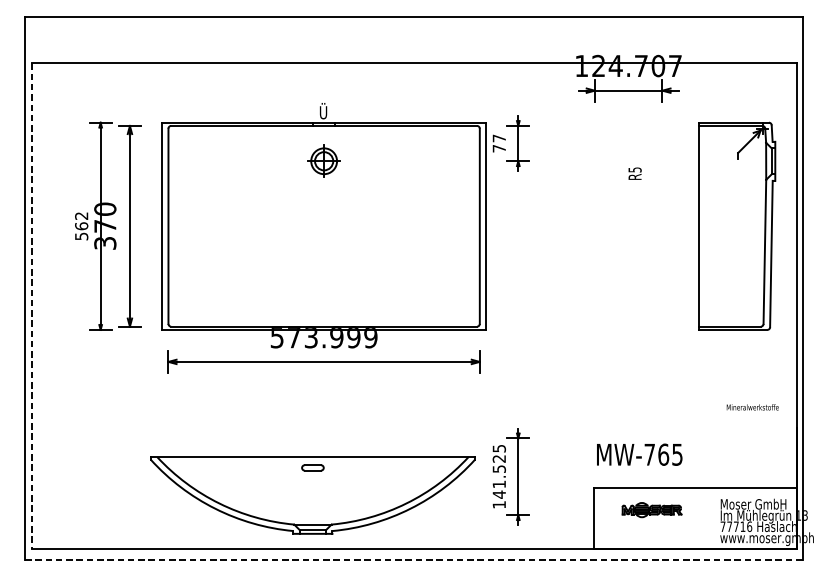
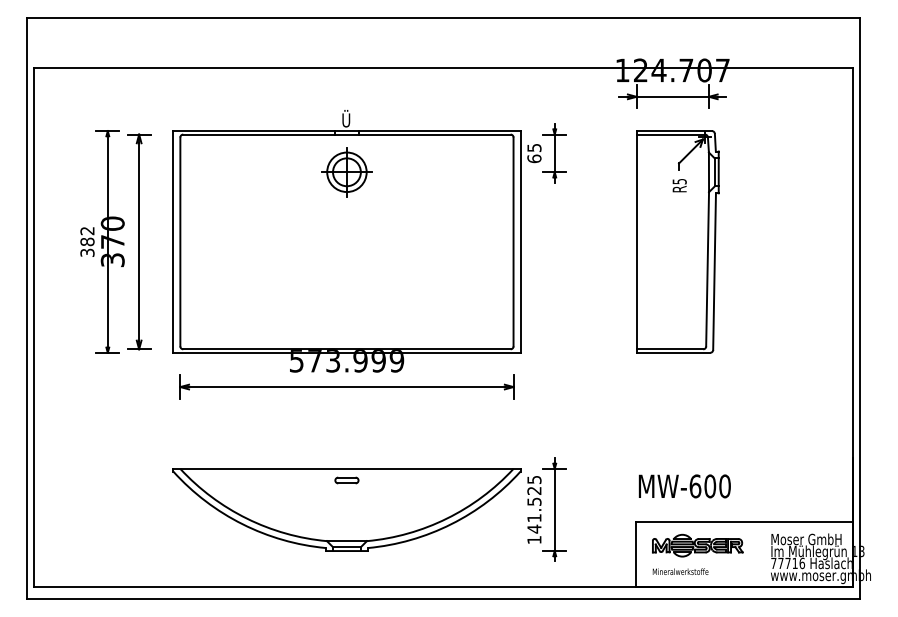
text: (499, 143) -> (534, 153), 77 -> 65
part: (323, 161) -> (346, 172), size x1.43
part: (736, 225) -> (677, 241), moved
text: (81, 230) -> (87, 246), 562 -> 382
line: (31, 306) -> (33, 327), dashed -> solid
text: (752, 407) -> (680, 571), moved
text: (662, 454) -> (709, 486), MW-765 -> MW-600
part: (312, 495) -> (346, 509), moved
part: (651, 509) -> (697, 545), size x1.43
line: (414, 559) -> (443, 598), dashed -> solid

